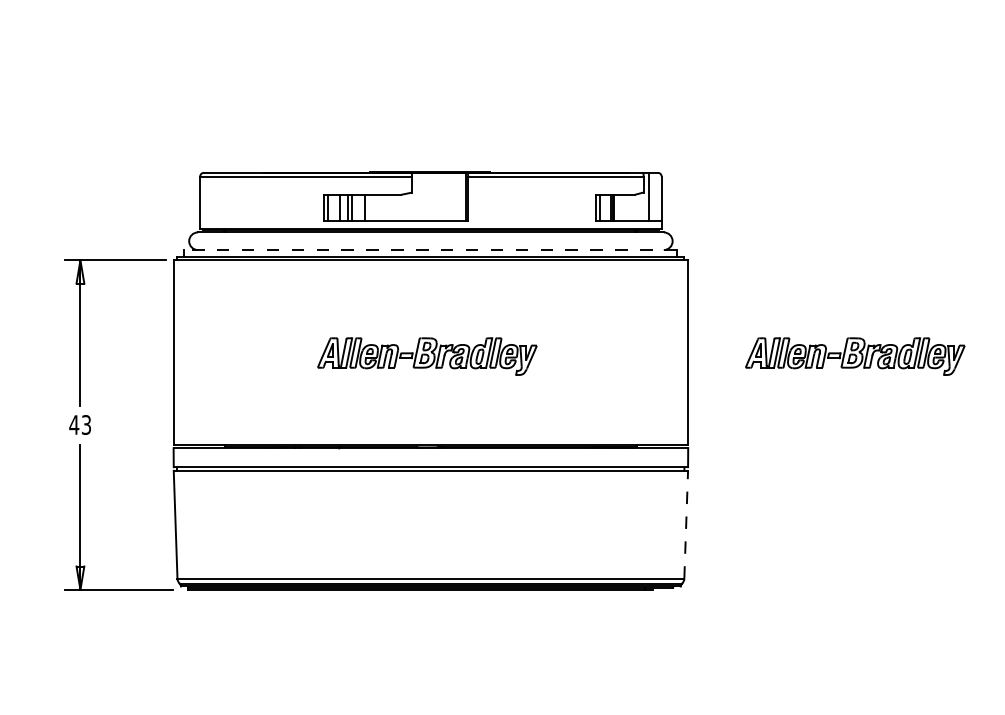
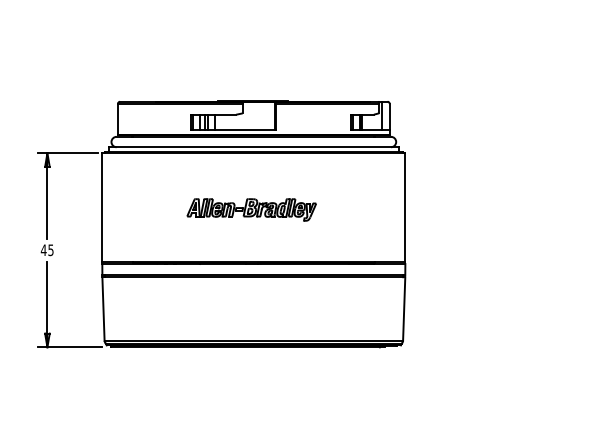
line: (430, 250) -> (253, 147), dashed -> solid
part: (854, 355) -> (503, 209), removed
text: (85, 423) -> (50, 249), 43 -> 45
line: (686, 523) -> (404, 308), dashed -> solid

